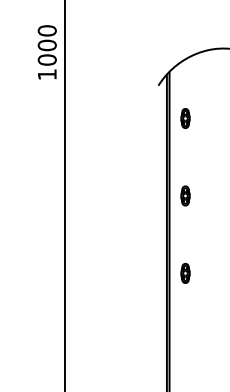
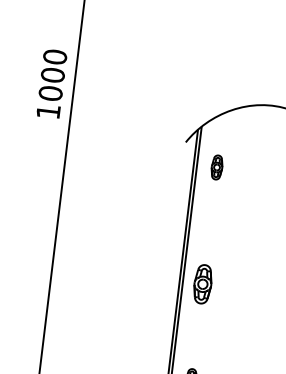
part: (185, 118) -> (217, 167), moved
part: (185, 195) -> (202, 283), size x1.6

